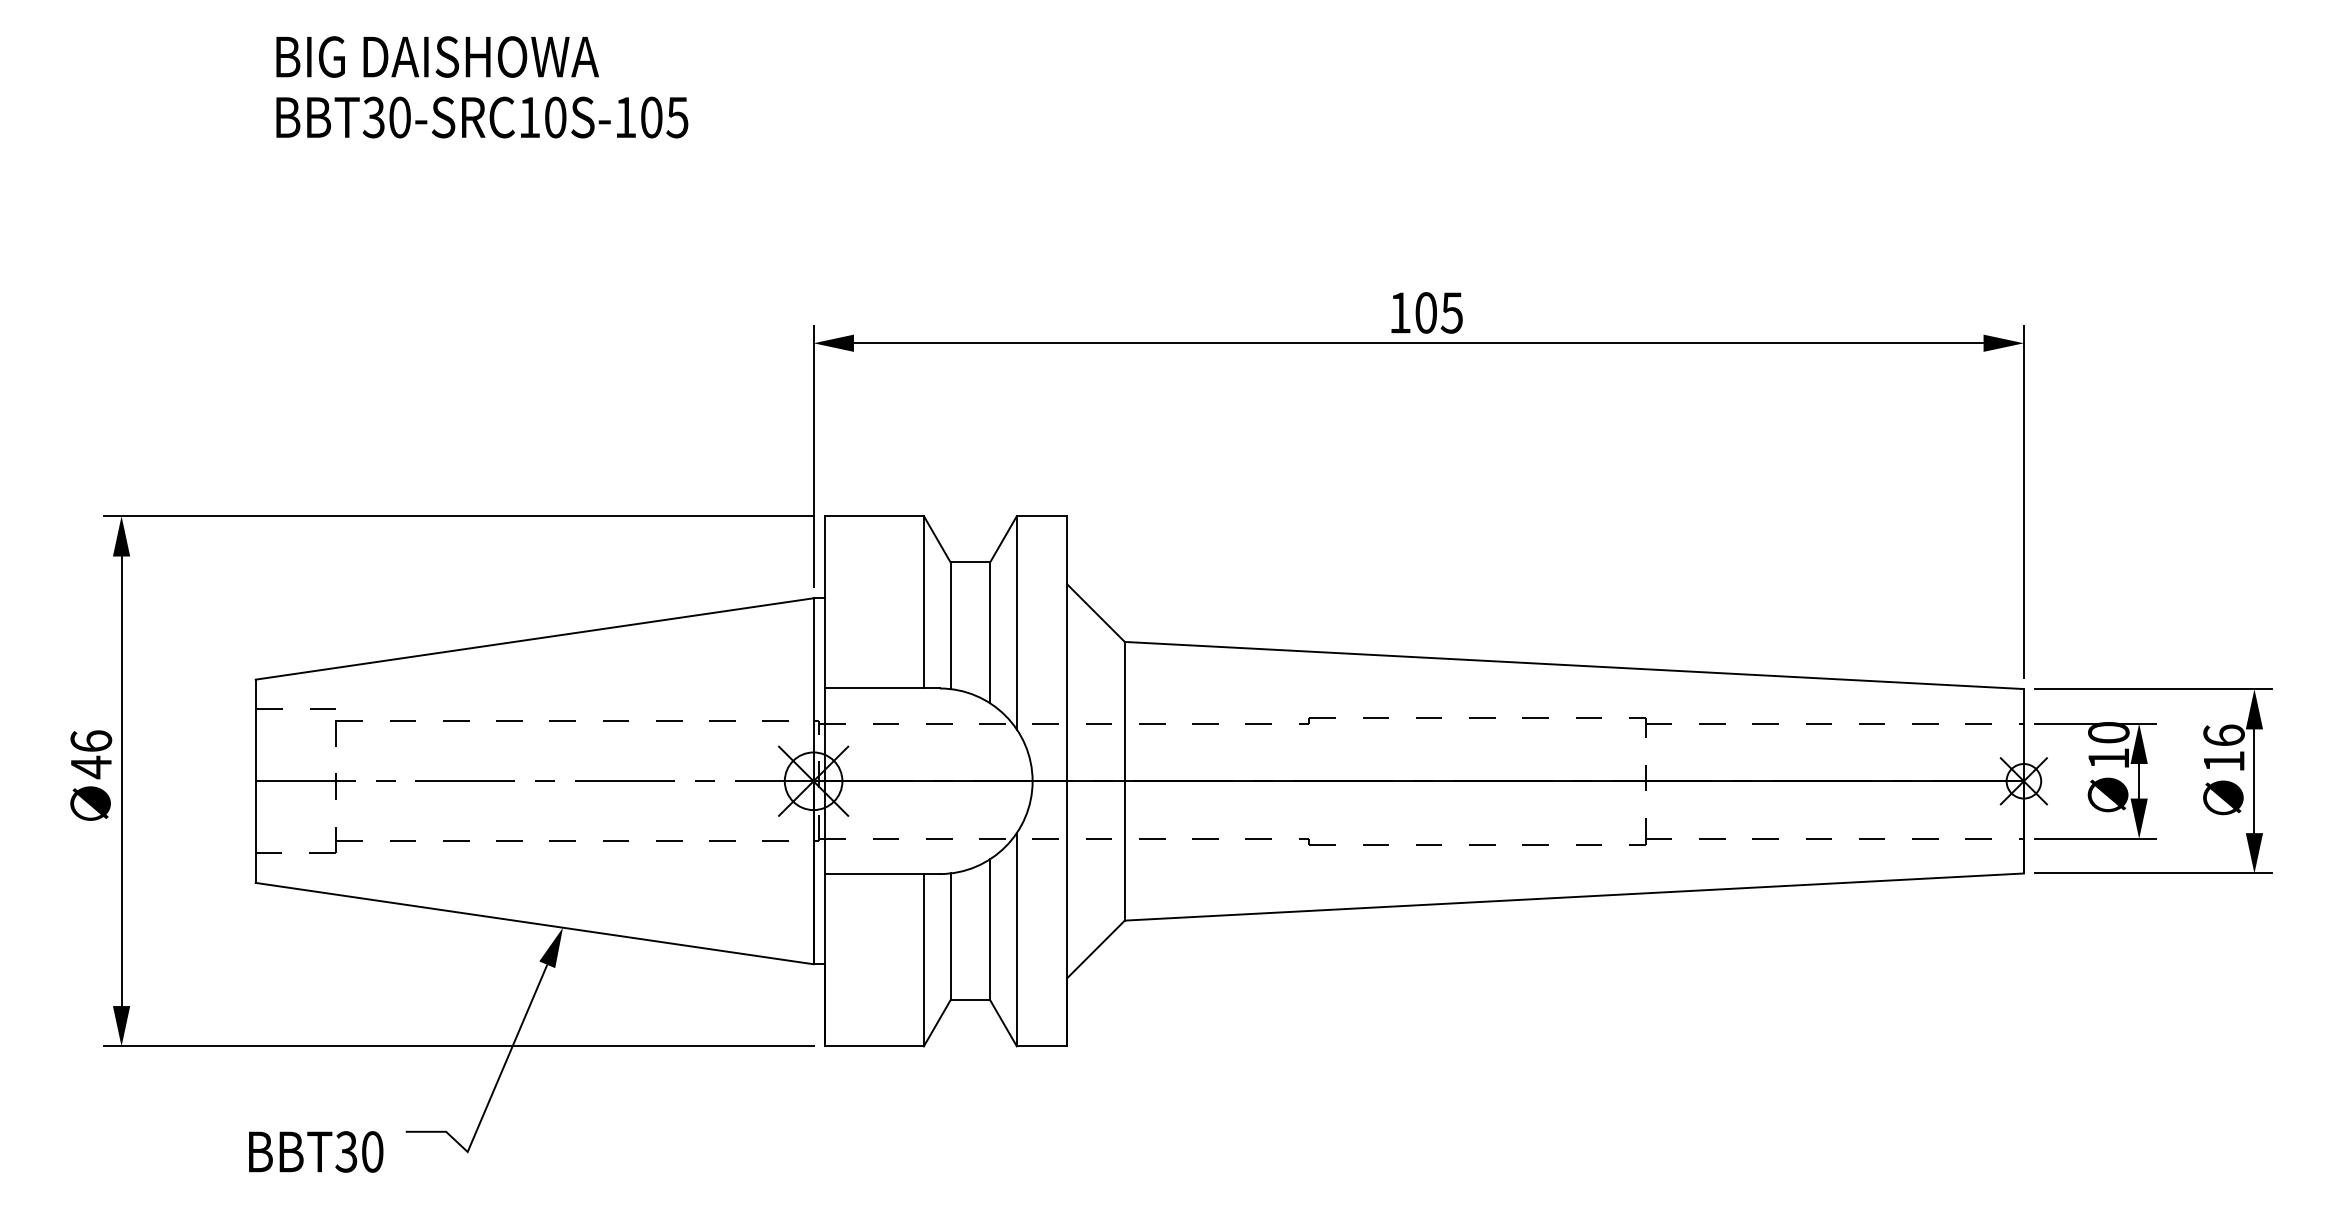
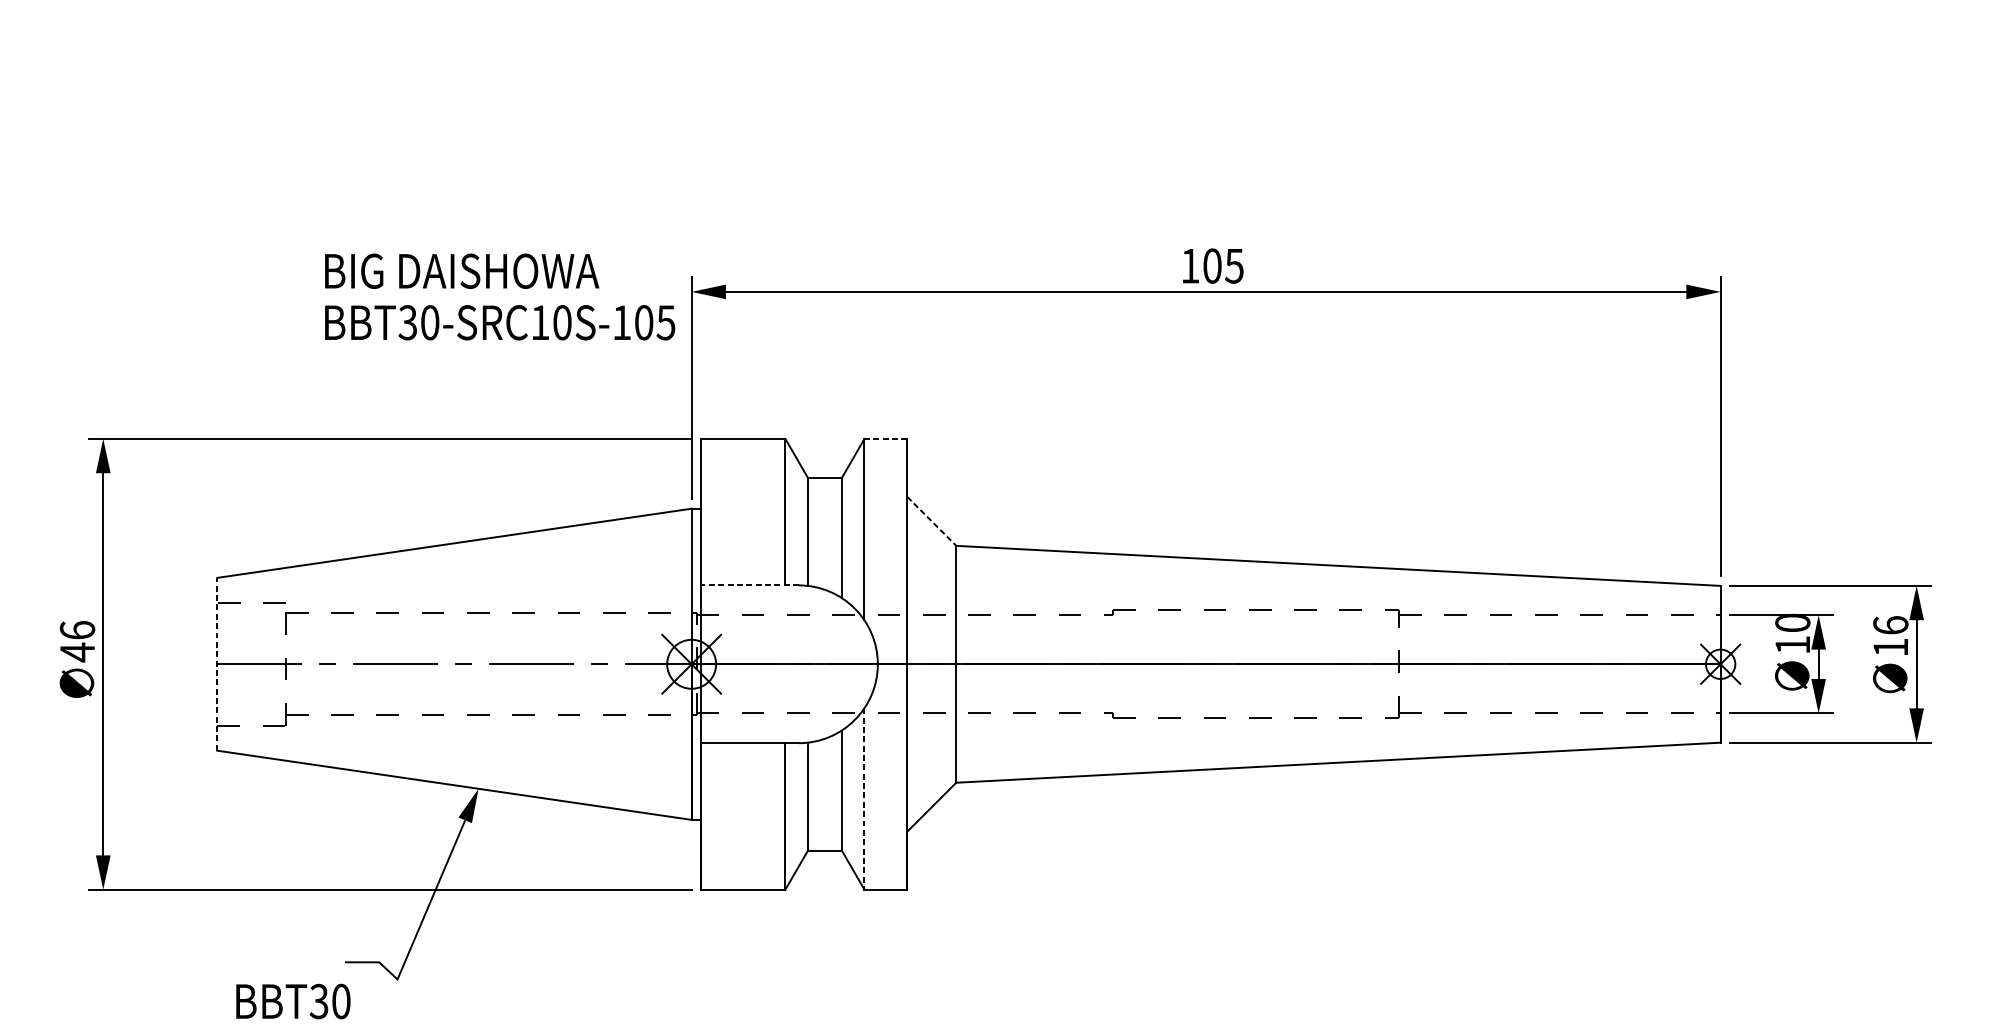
text: (482, 87) -> (500, 297), moved
line: (1041, 516) -> (885, 439), solid -> dashed
line: (1096, 613) -> (932, 521), solid -> dashed
line: (881, 688) -> (749, 585), solid -> dashed
line: (255, 781) -> (217, 664), solid -> dashed
line: (1016, 939) -> (864, 798), solid -> dashed
text: (316, 1151) -> (293, 1001), moved

